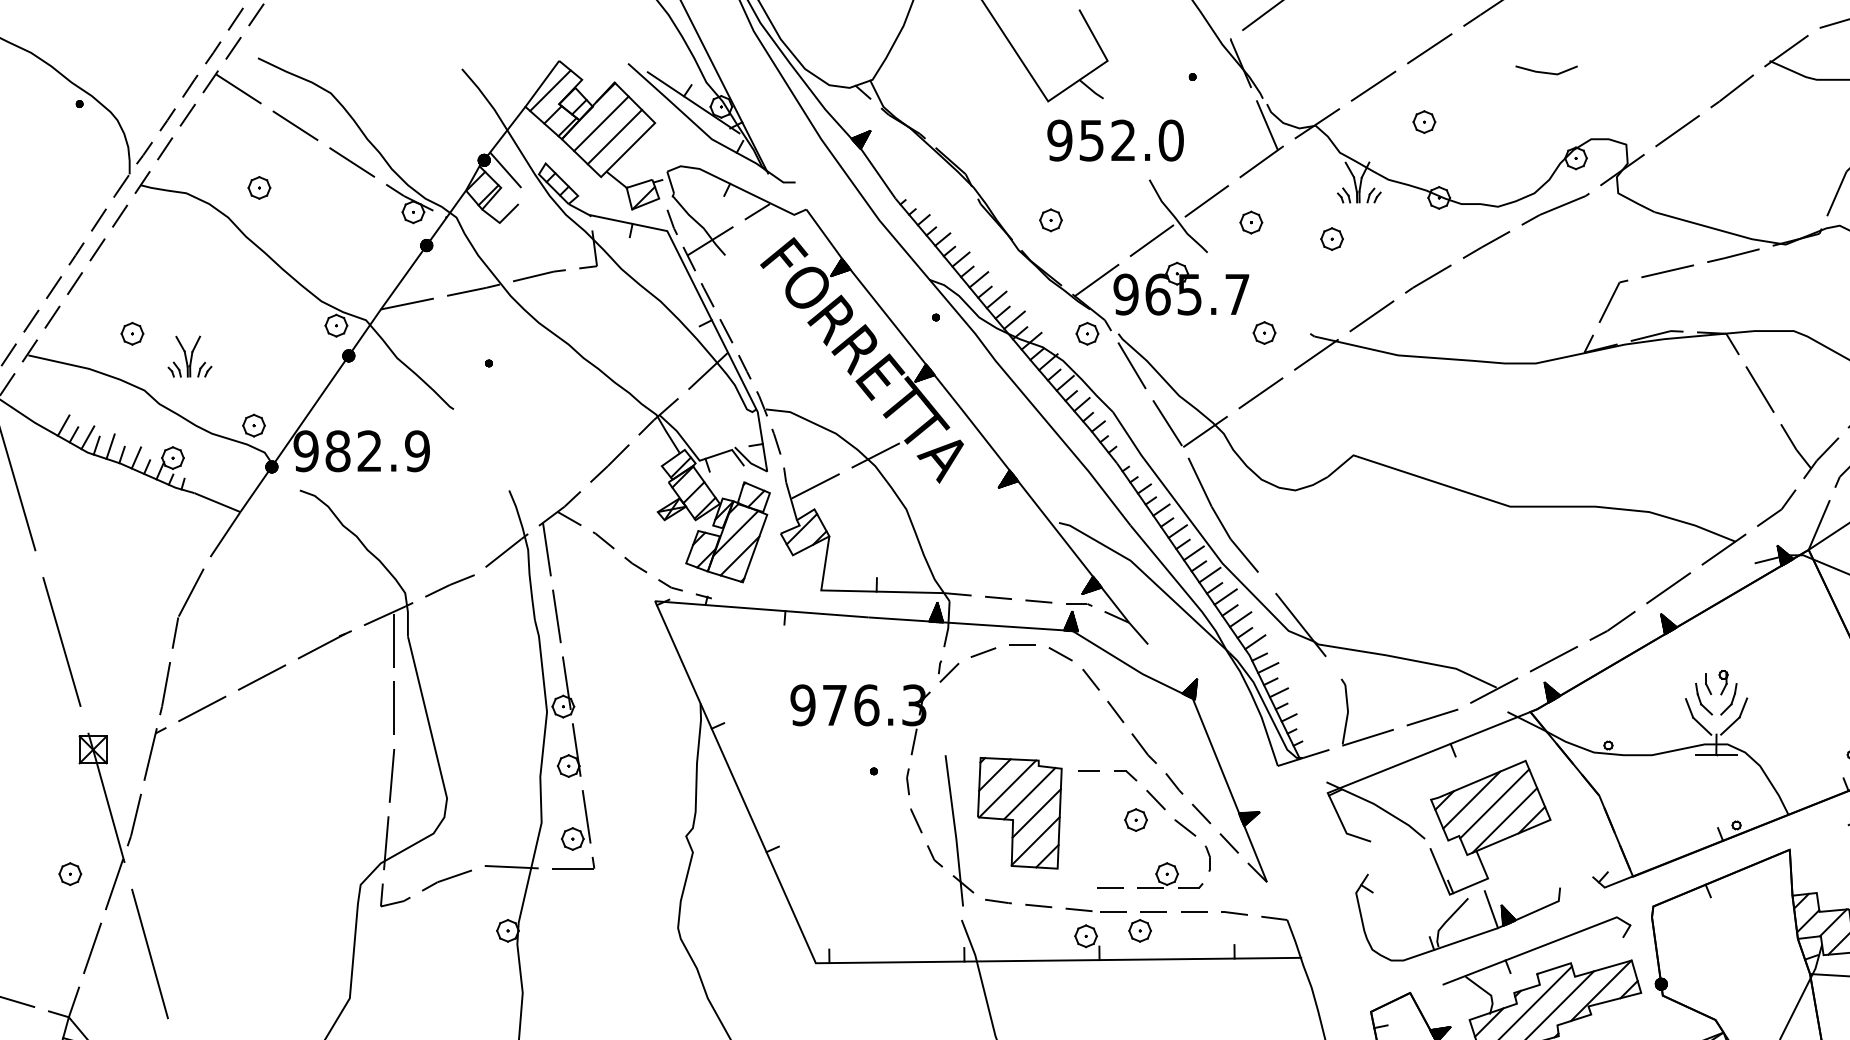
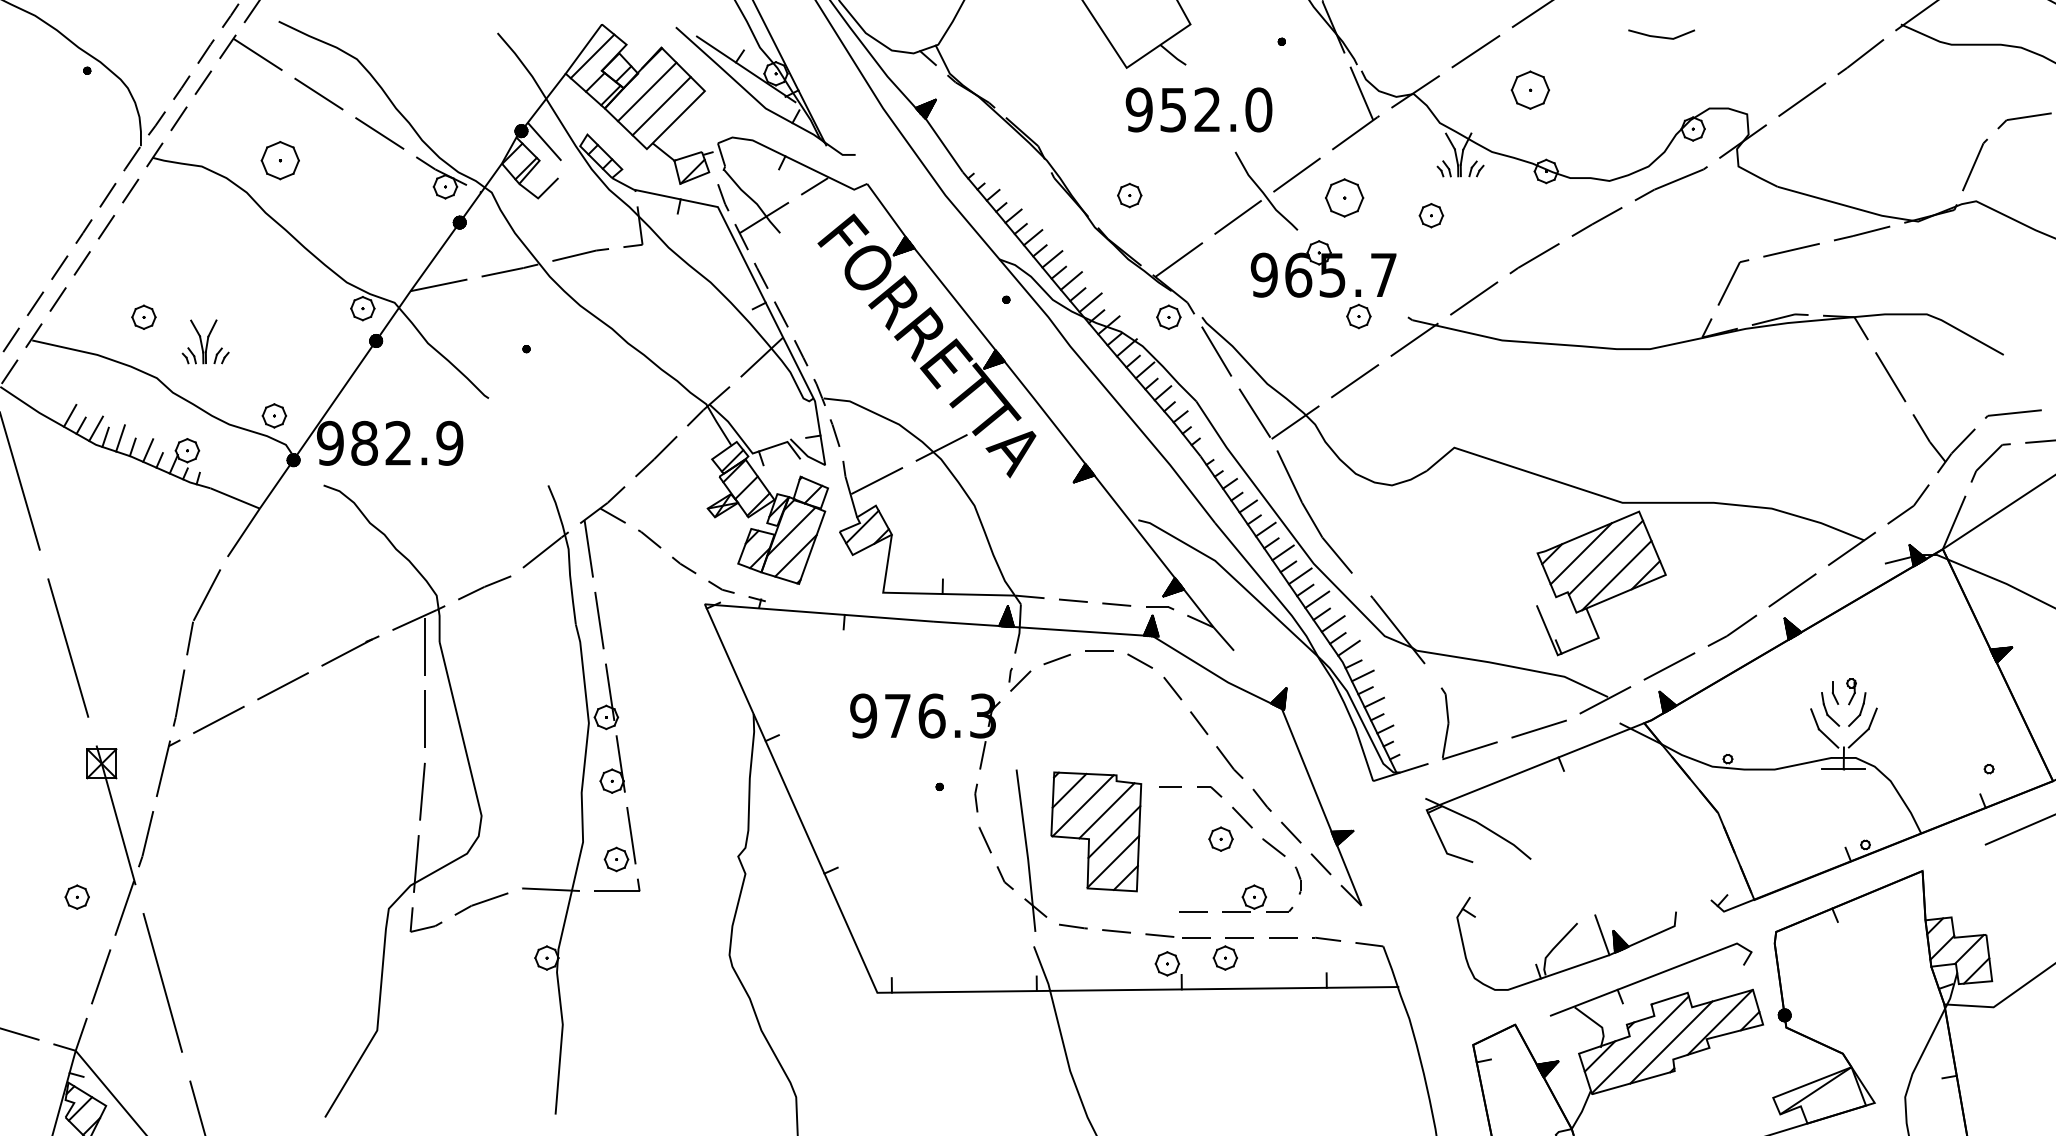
part: (1424, 121) -> (1530, 89), size x1.6
part: (258, 187) -> (279, 160), size x1.6
part: (1251, 222) -> (1344, 197), size x1.6
part: (1181, 288) -> (1323, 268), moved
part: (1490, 827) -> (1601, 583), moved

